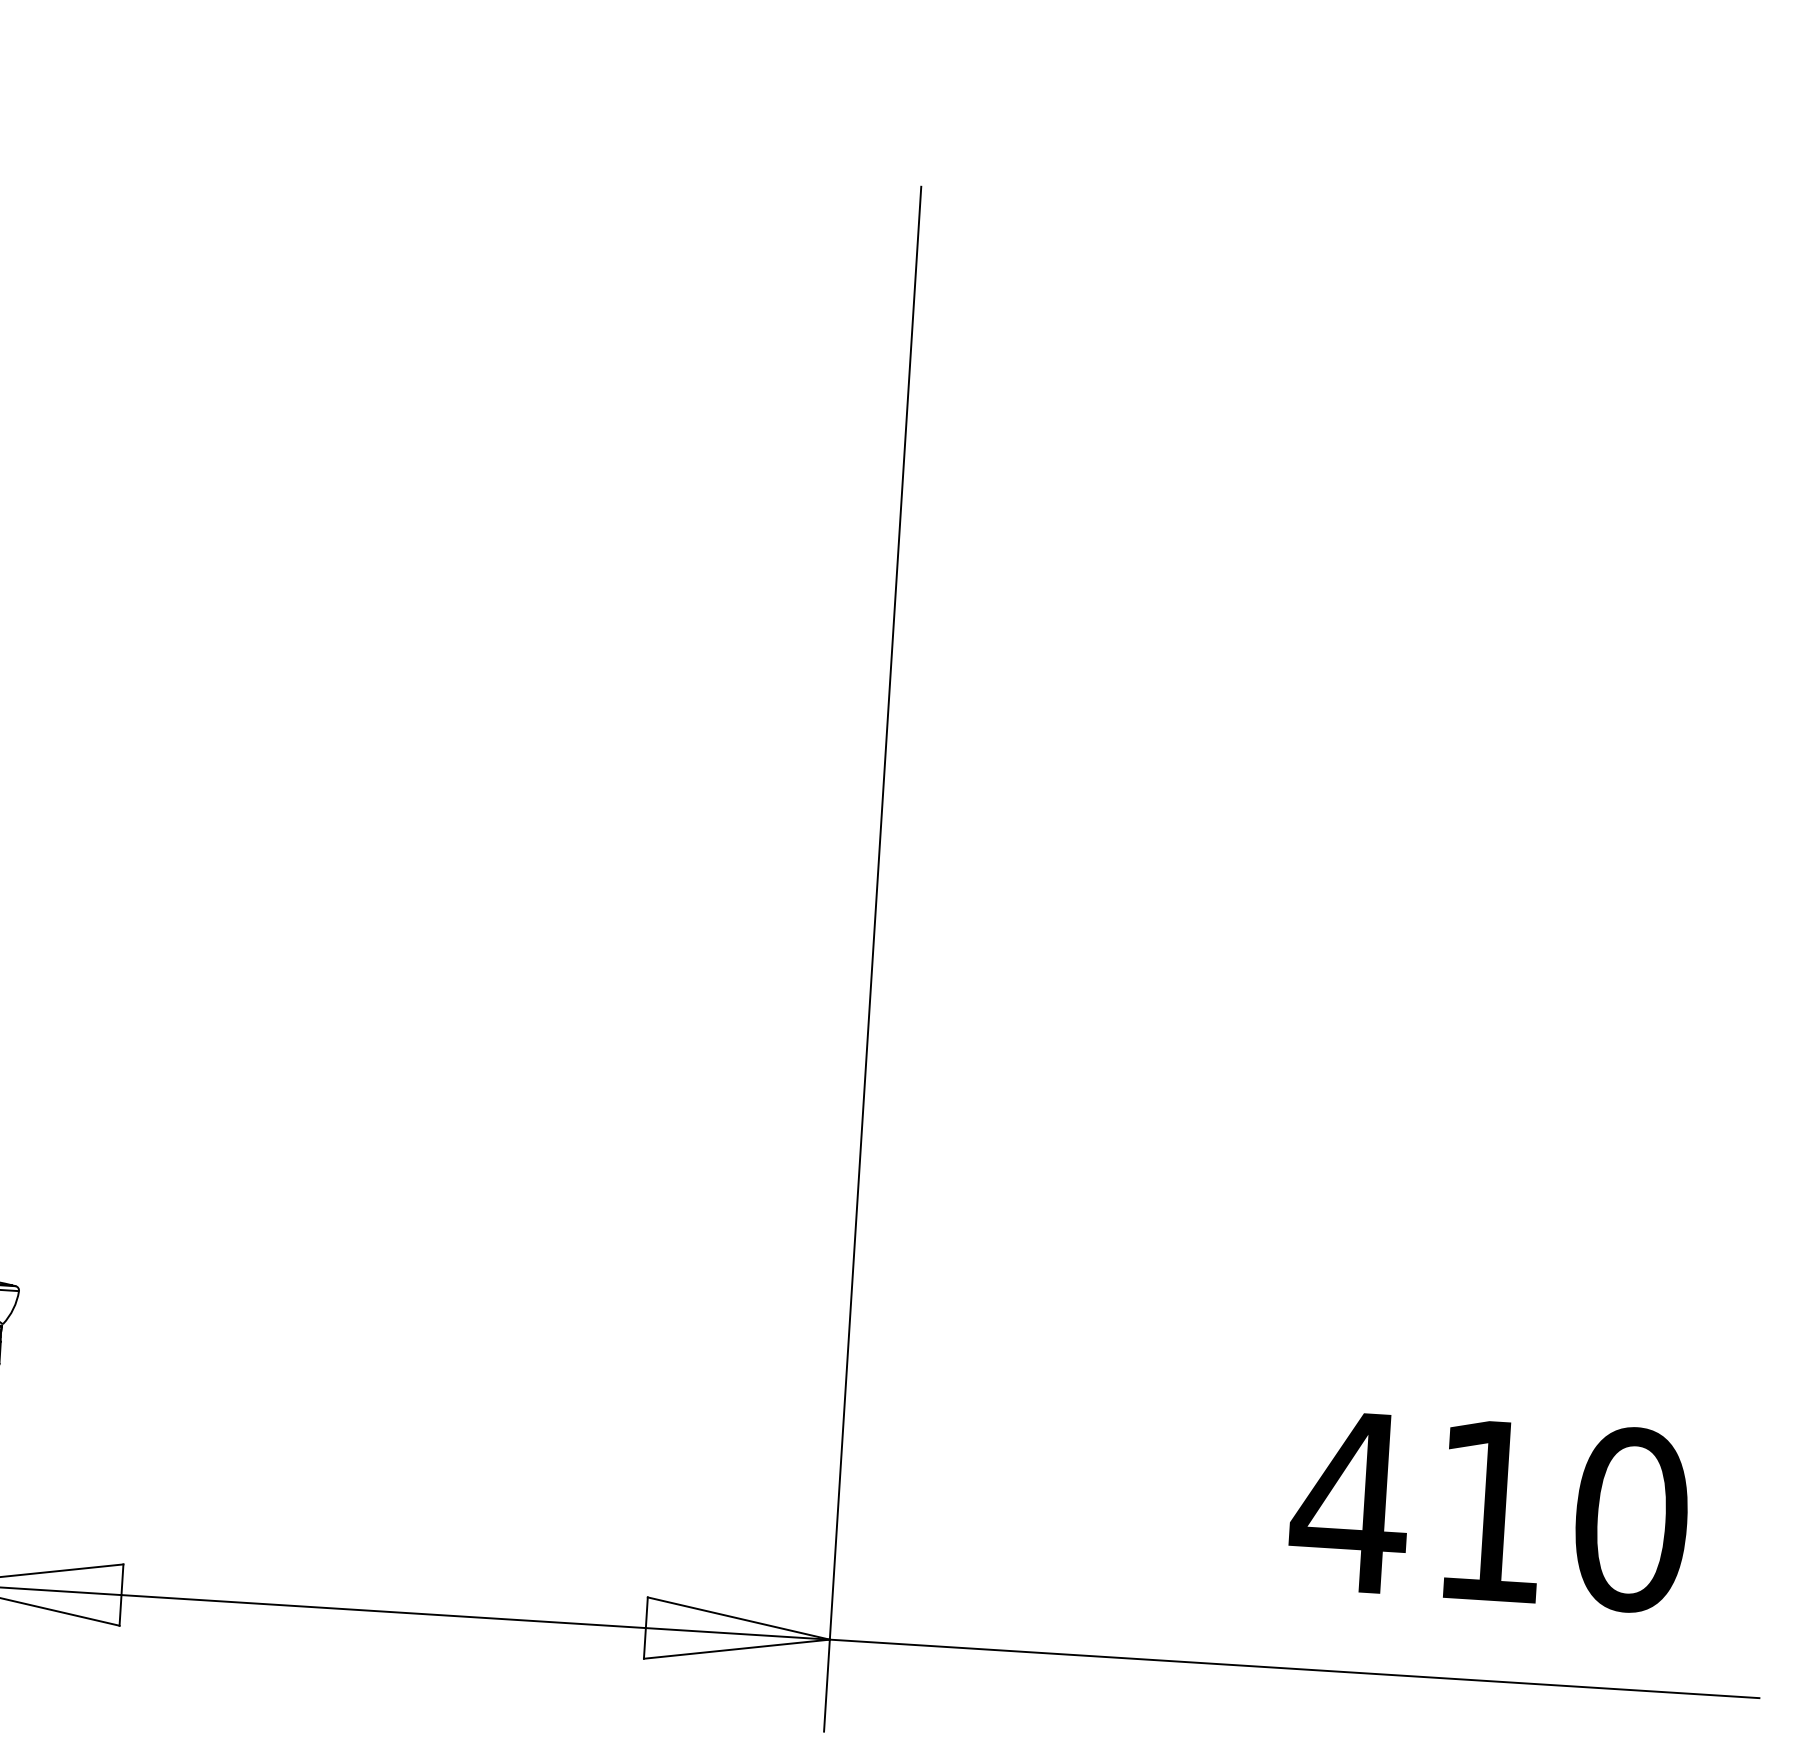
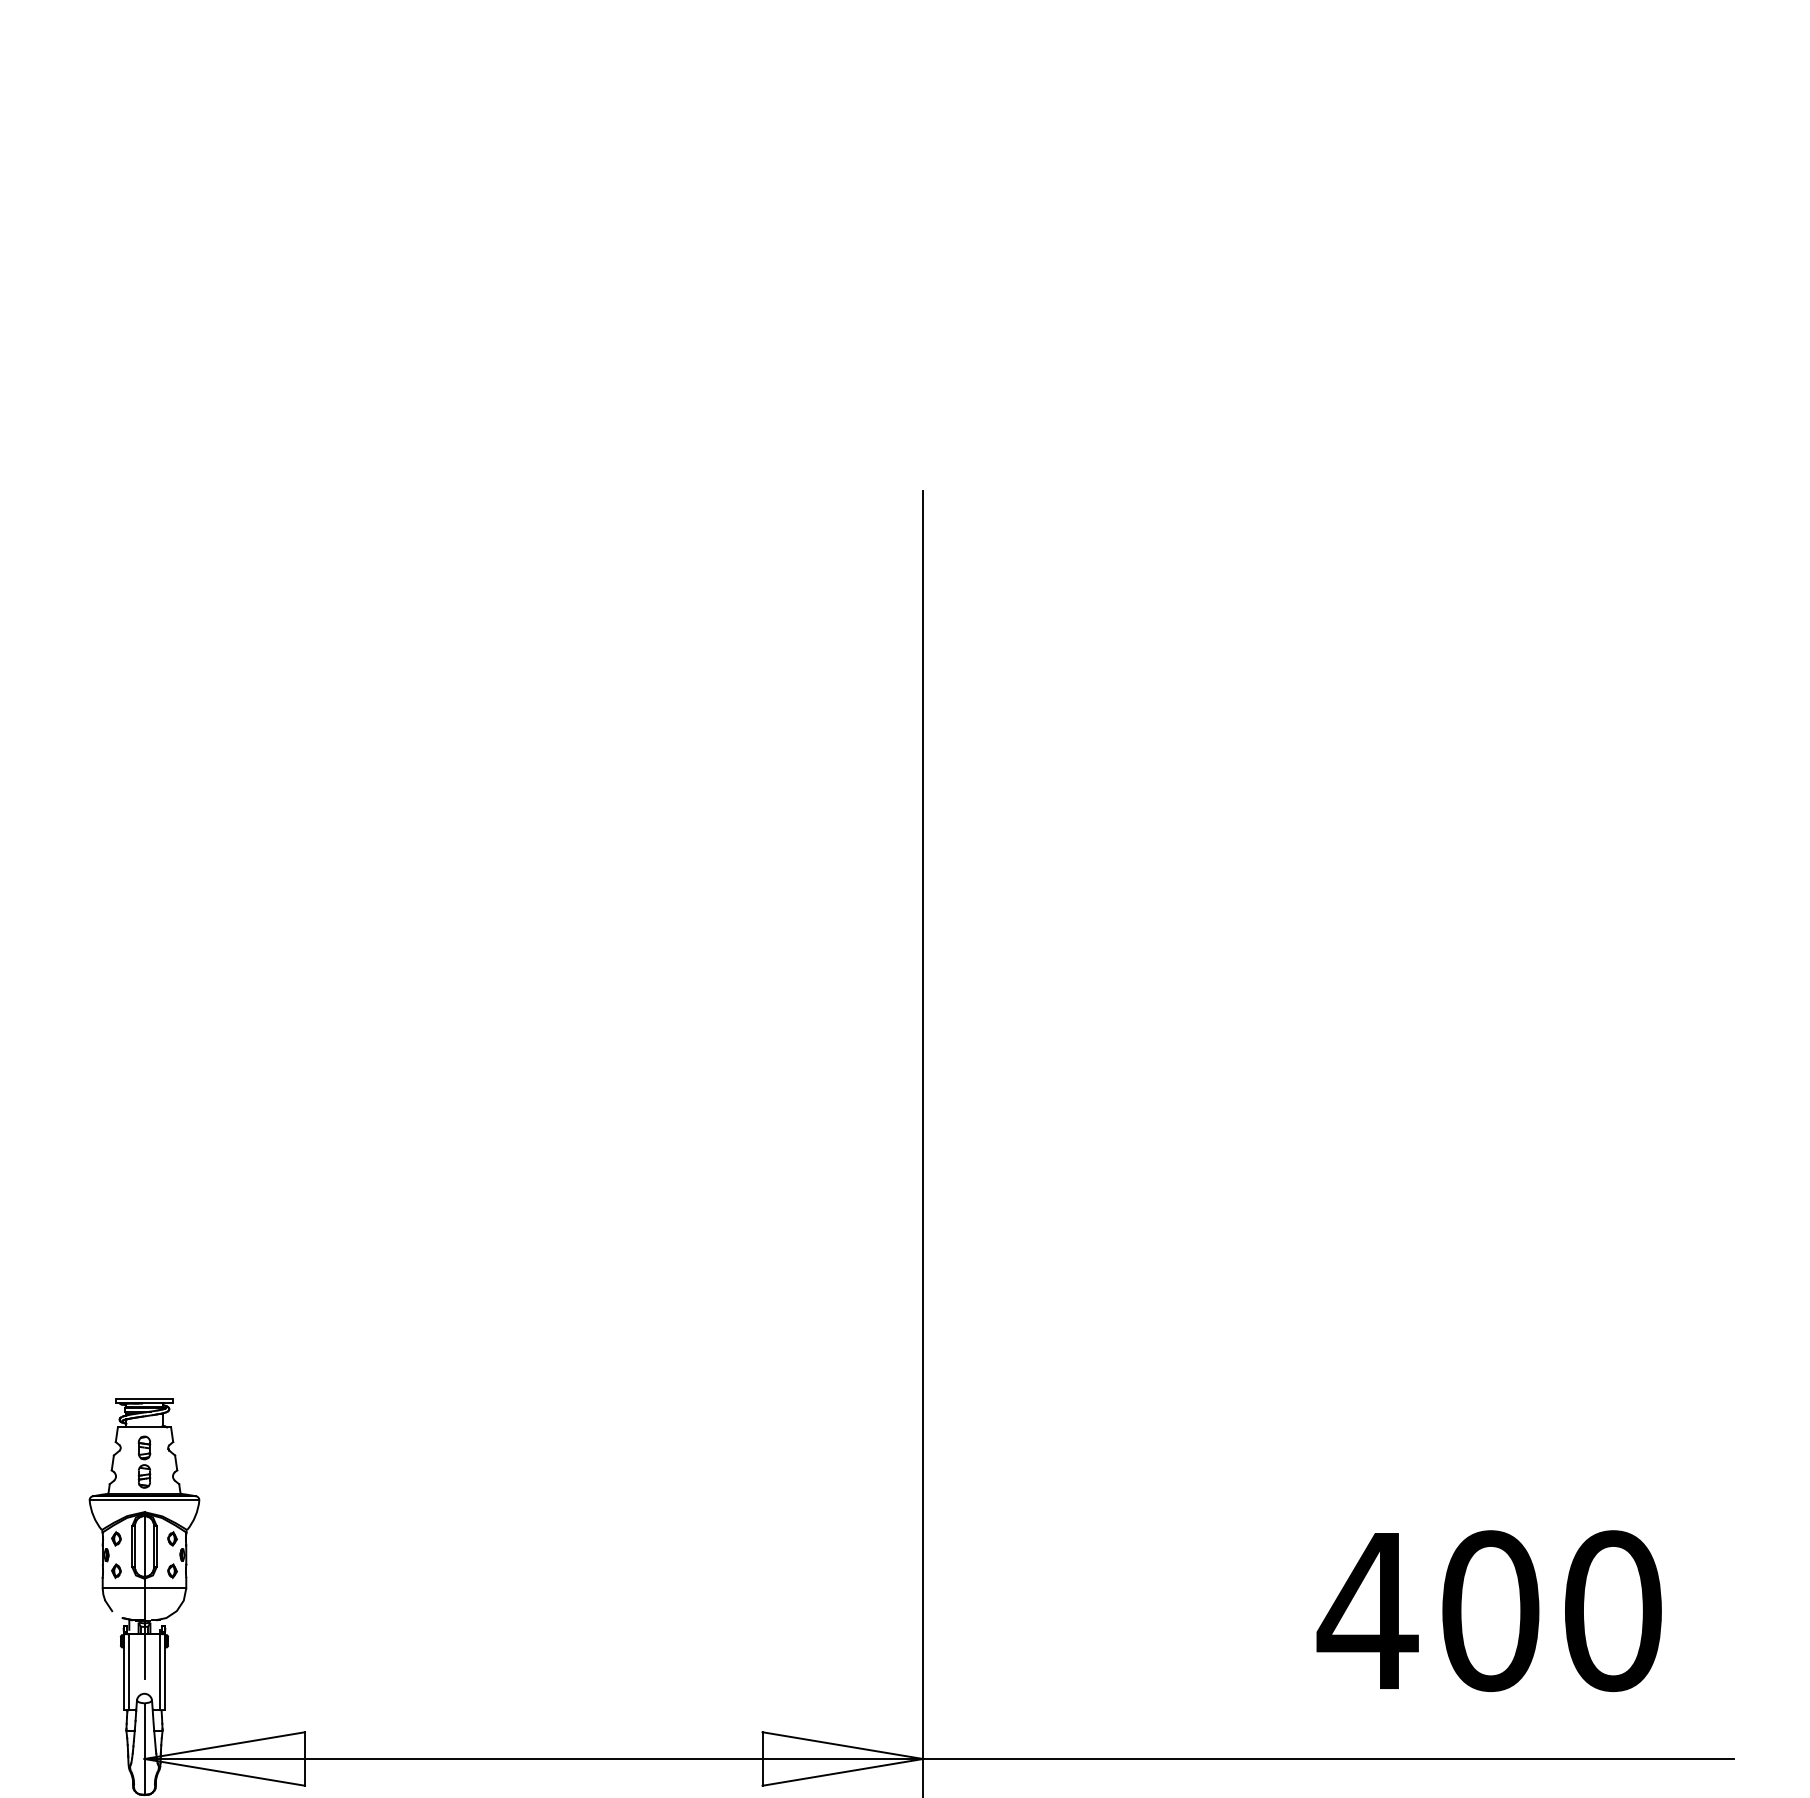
text: (1490, 1511) -> (1490, 1611), 410 -> 400

